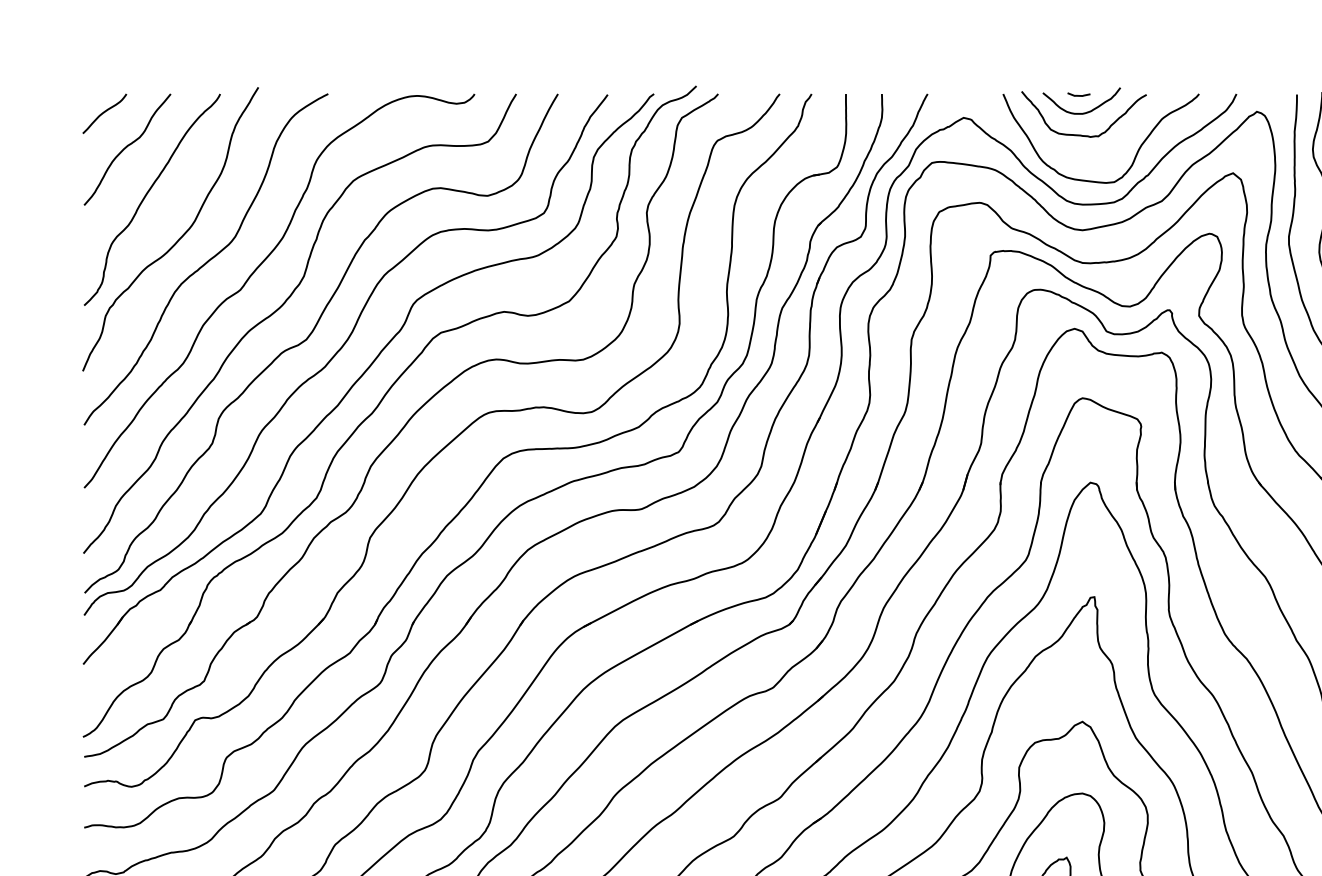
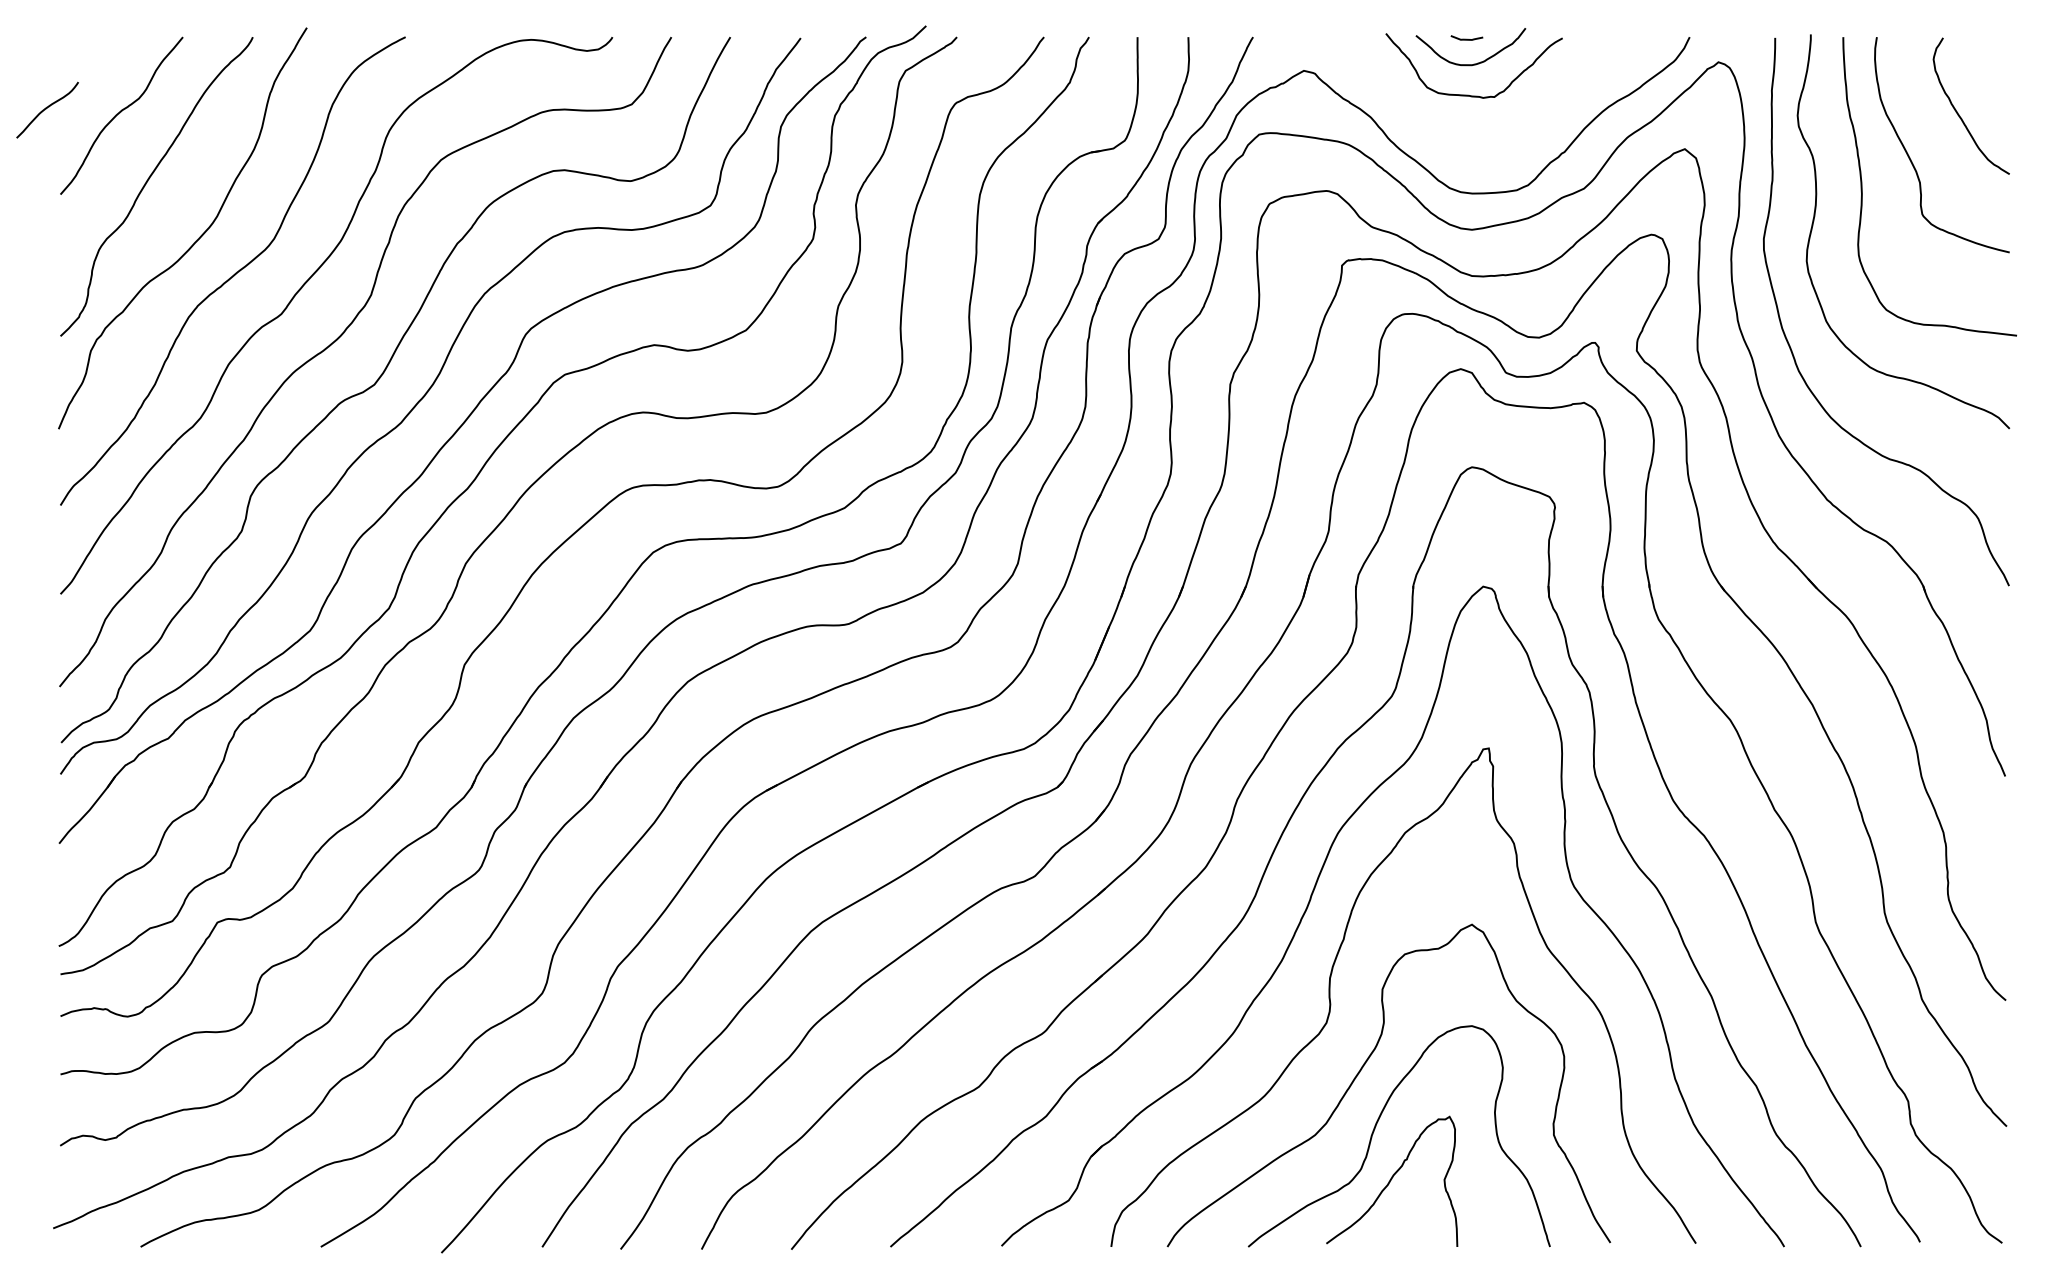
curve: (104, 112) -> (47, 108), moved
curve: (1135, 155) -> (1546, 124), removed

